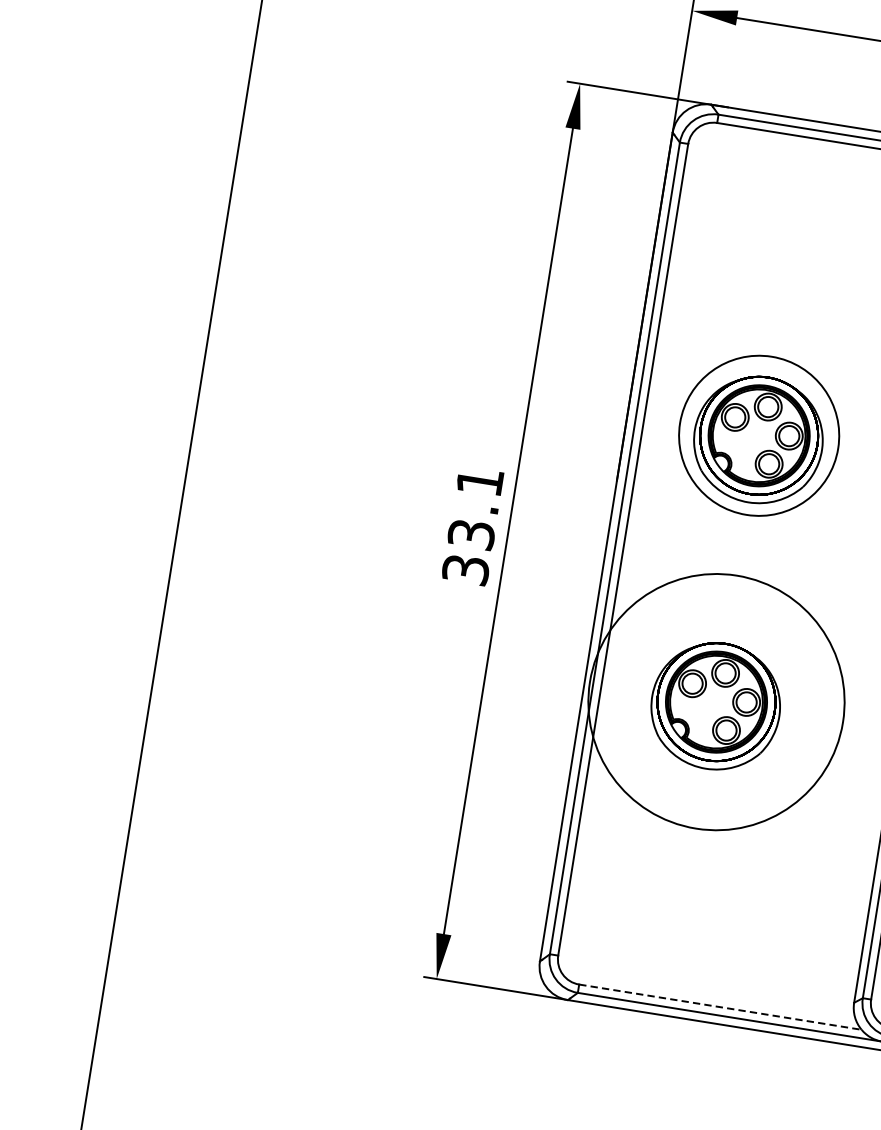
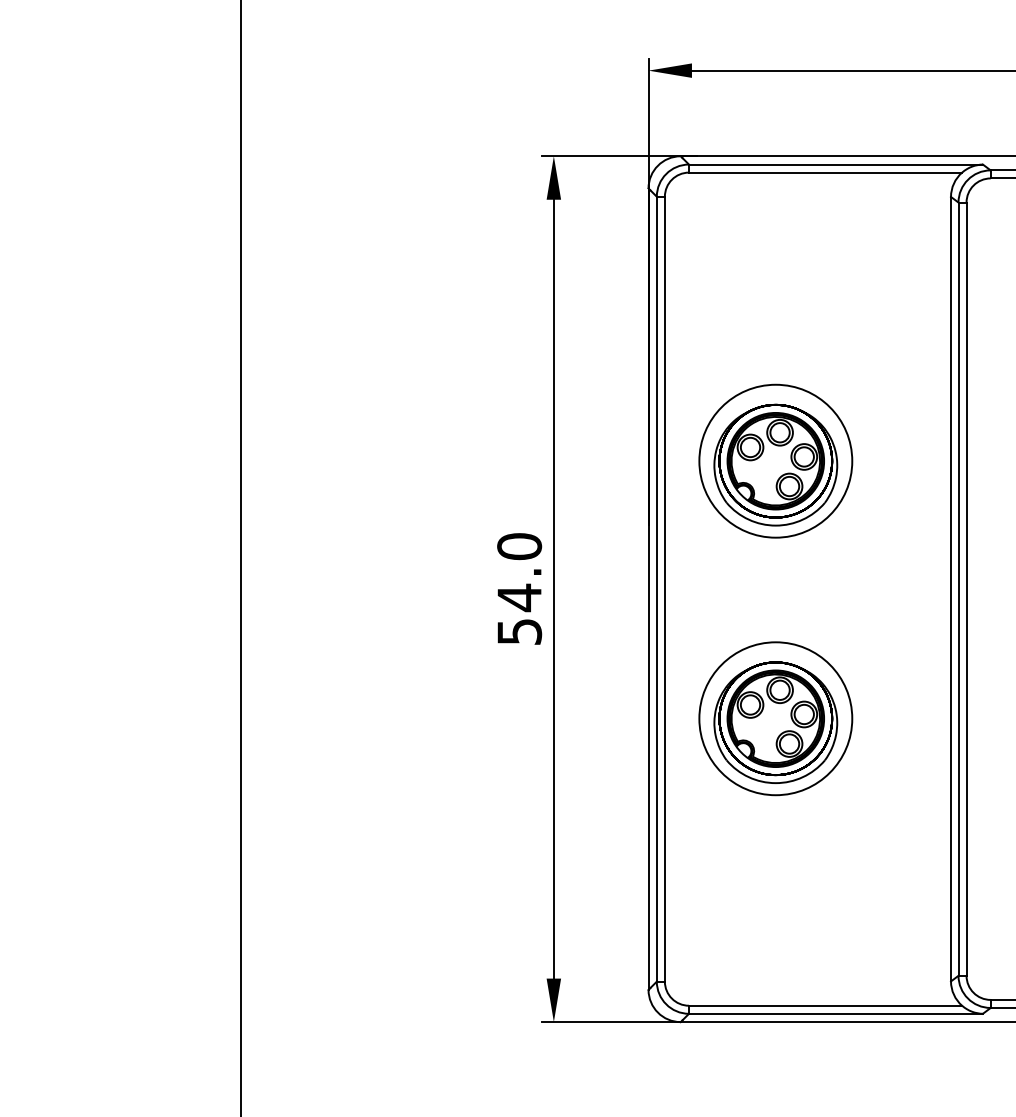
text: (473, 524) -> (519, 588), 33.1 -> 54.0
circle: (716, 701) -> (775, 718), size x0.62
line: (720, 1006) -> (825, 1005), dashed -> solid

